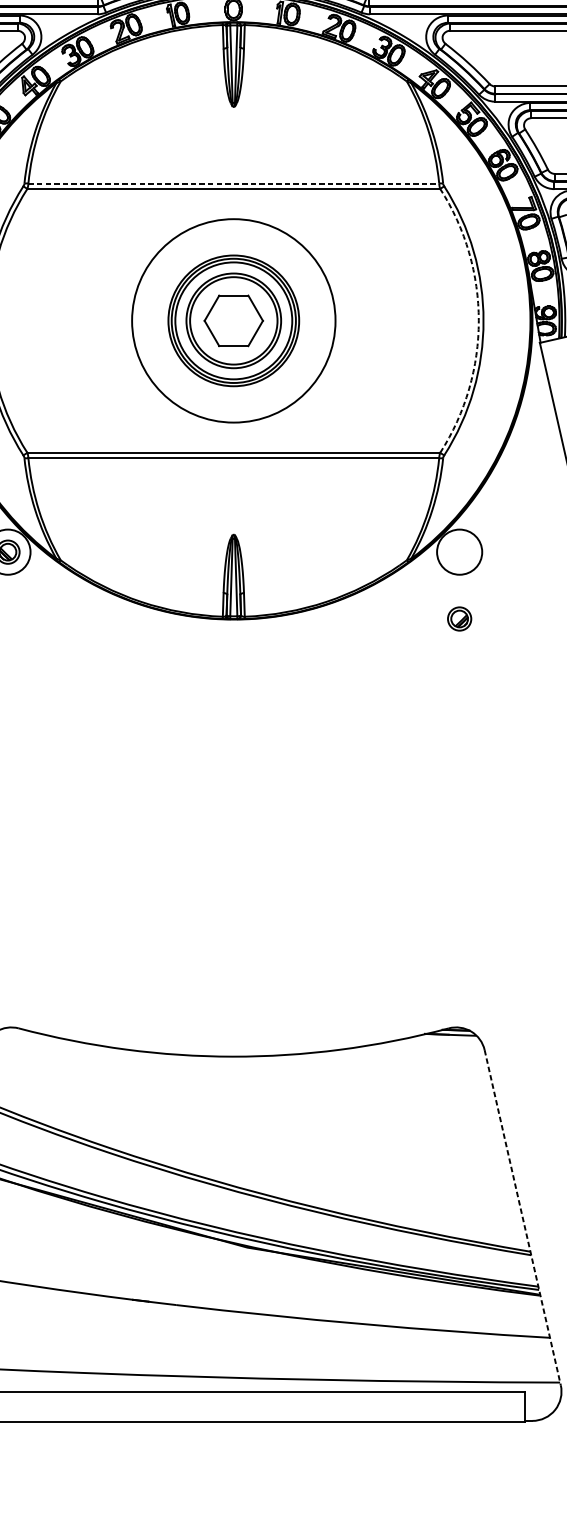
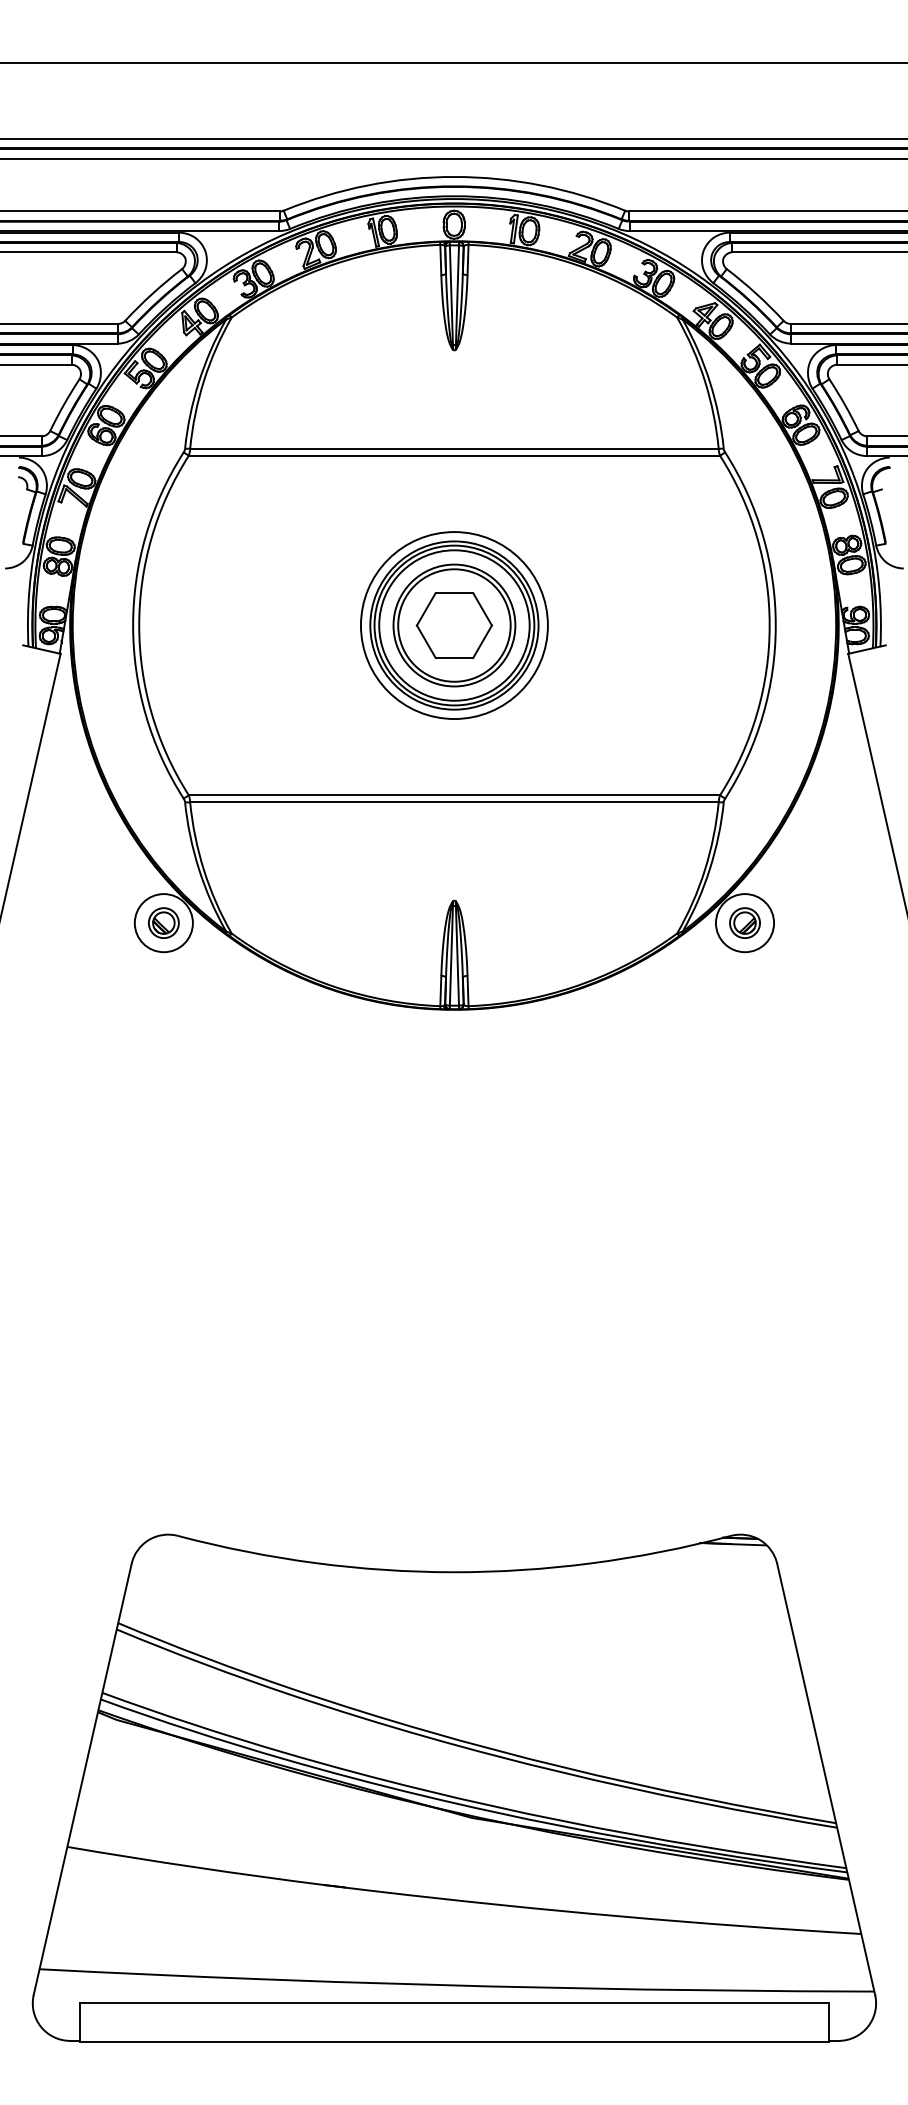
line: (233, 183) -> (454, 448), dashed -> solid
circle: (233, 320) -> (453, 625), size x0.71
arc: (478, 320) -> (769, 625), dashed -> solid
part: (459, 618) -> (744, 922), moved
line: (522, 1217) -> (826, 1779), dashed -> solid

